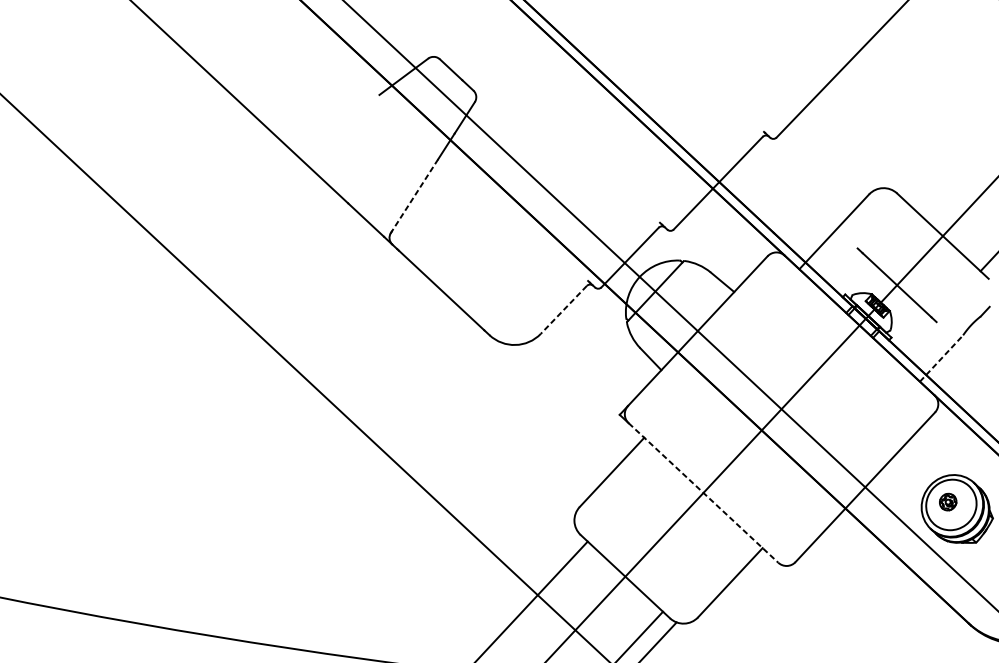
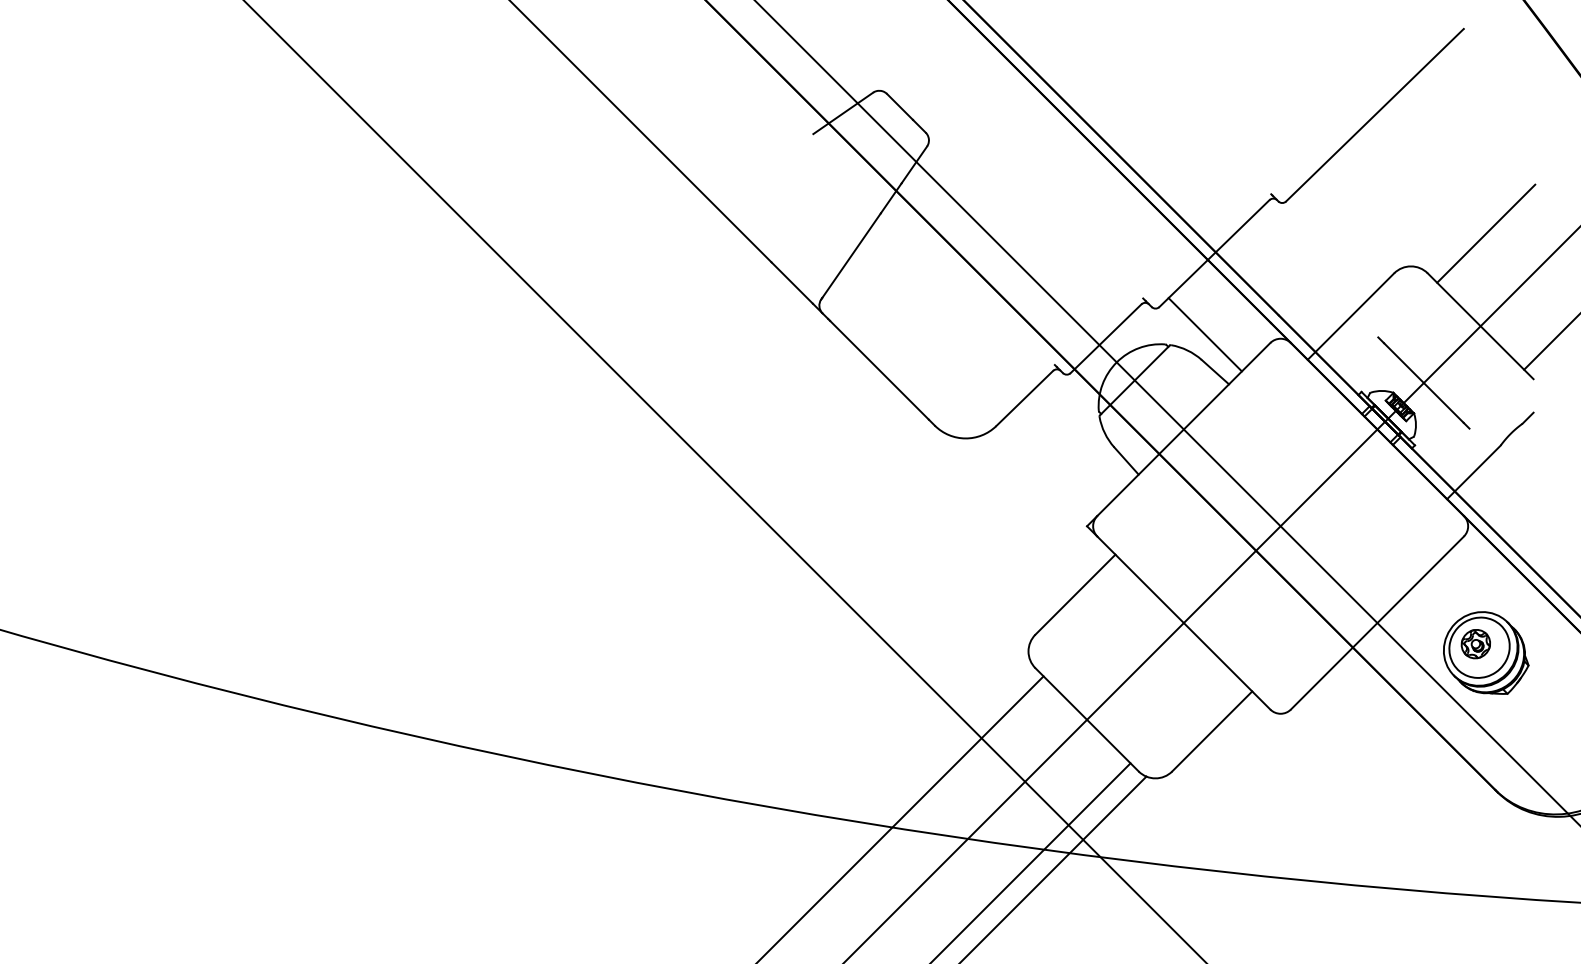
line: (945, 158) -> (1486, 233), added
line: (414, 195) -> (851, 255), dashed -> solid
line: (712, 251) -> (1204, 334), added
line: (563, 309) -> (1024, 398), dashed -> solid
line: (941, 358) -> (1473, 472), dashed -> solid
line: (704, 493) -> (1184, 623), dashed -> solid
part: (947, 502) -> (1475, 644), size x1.43

